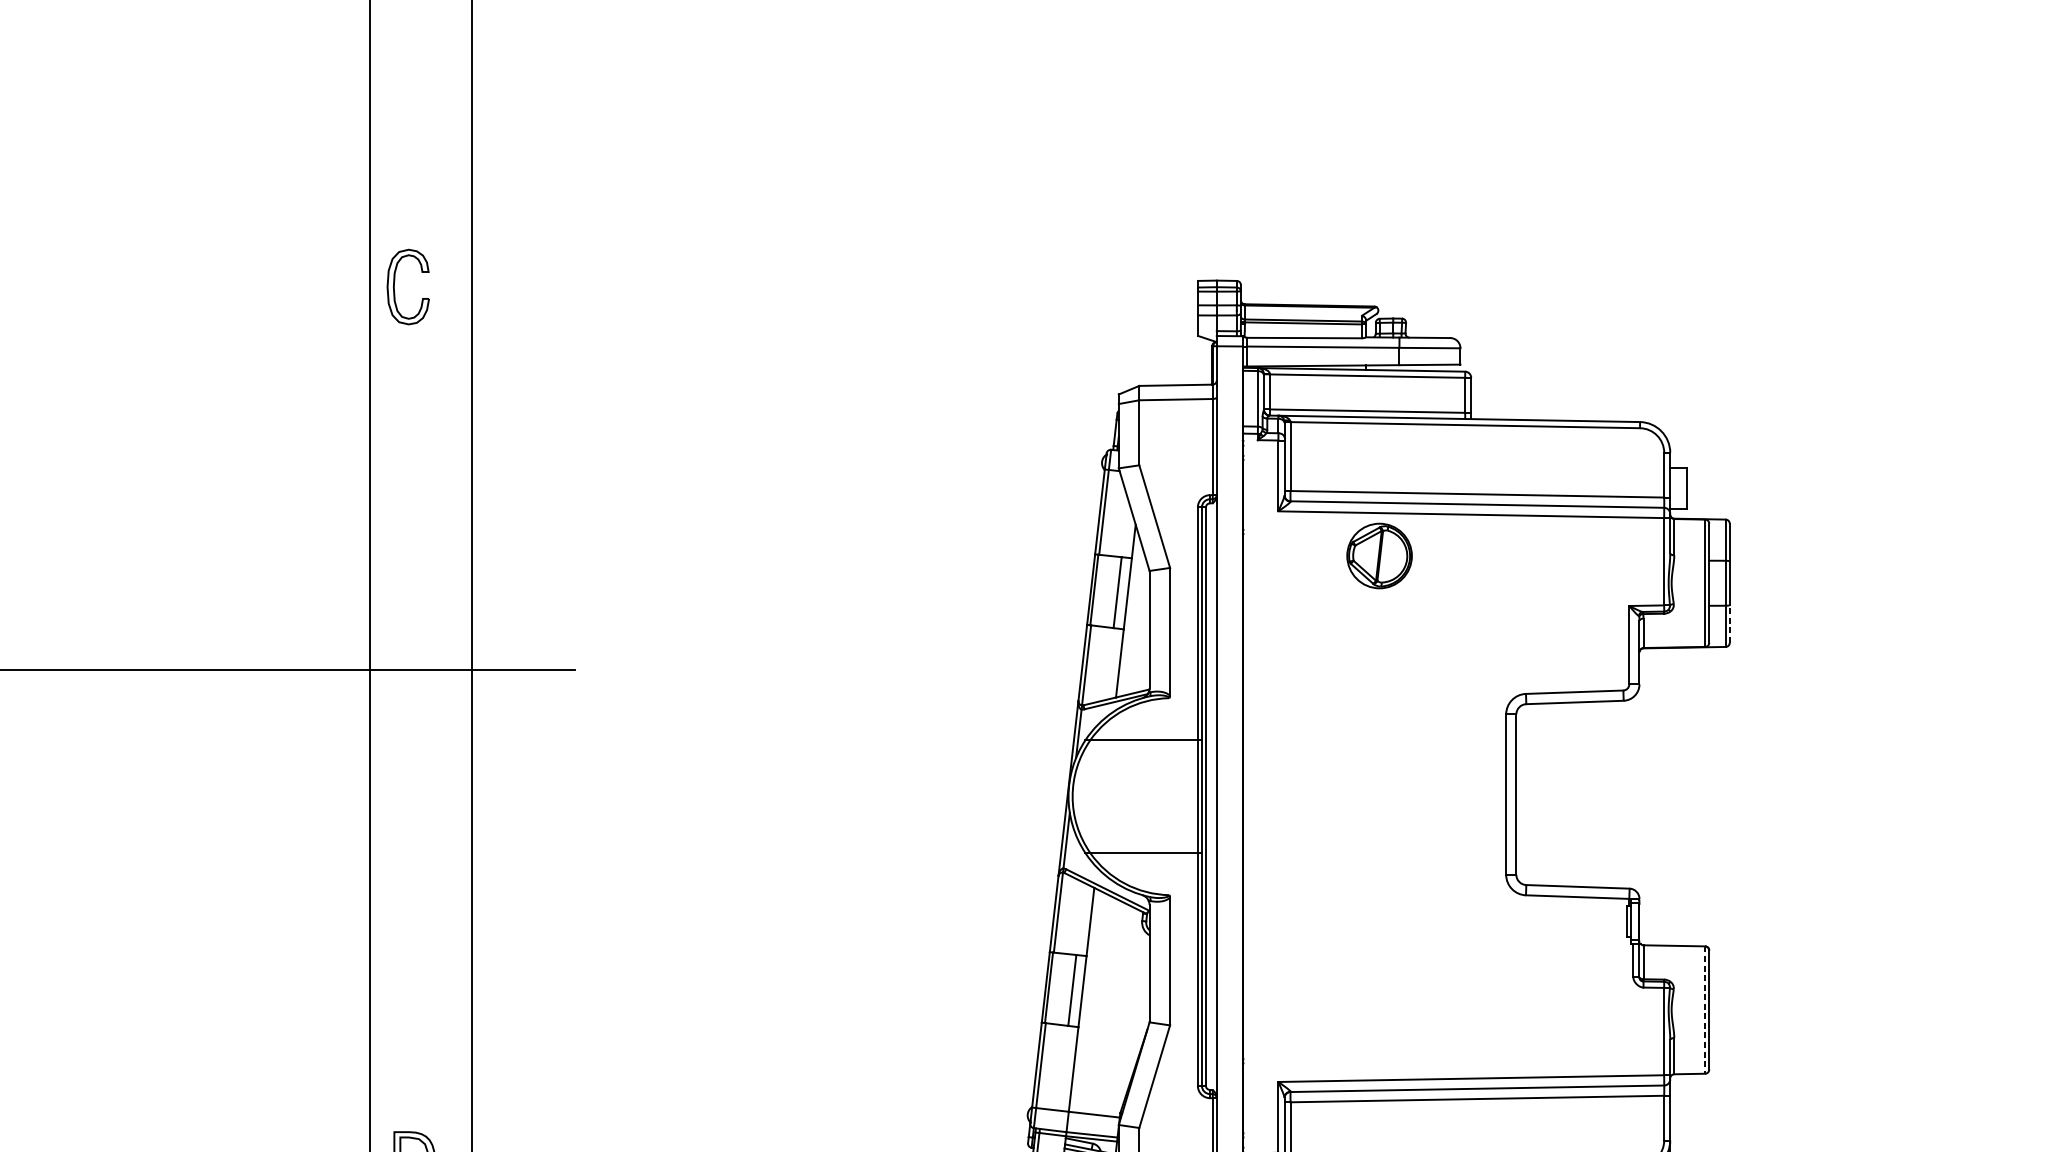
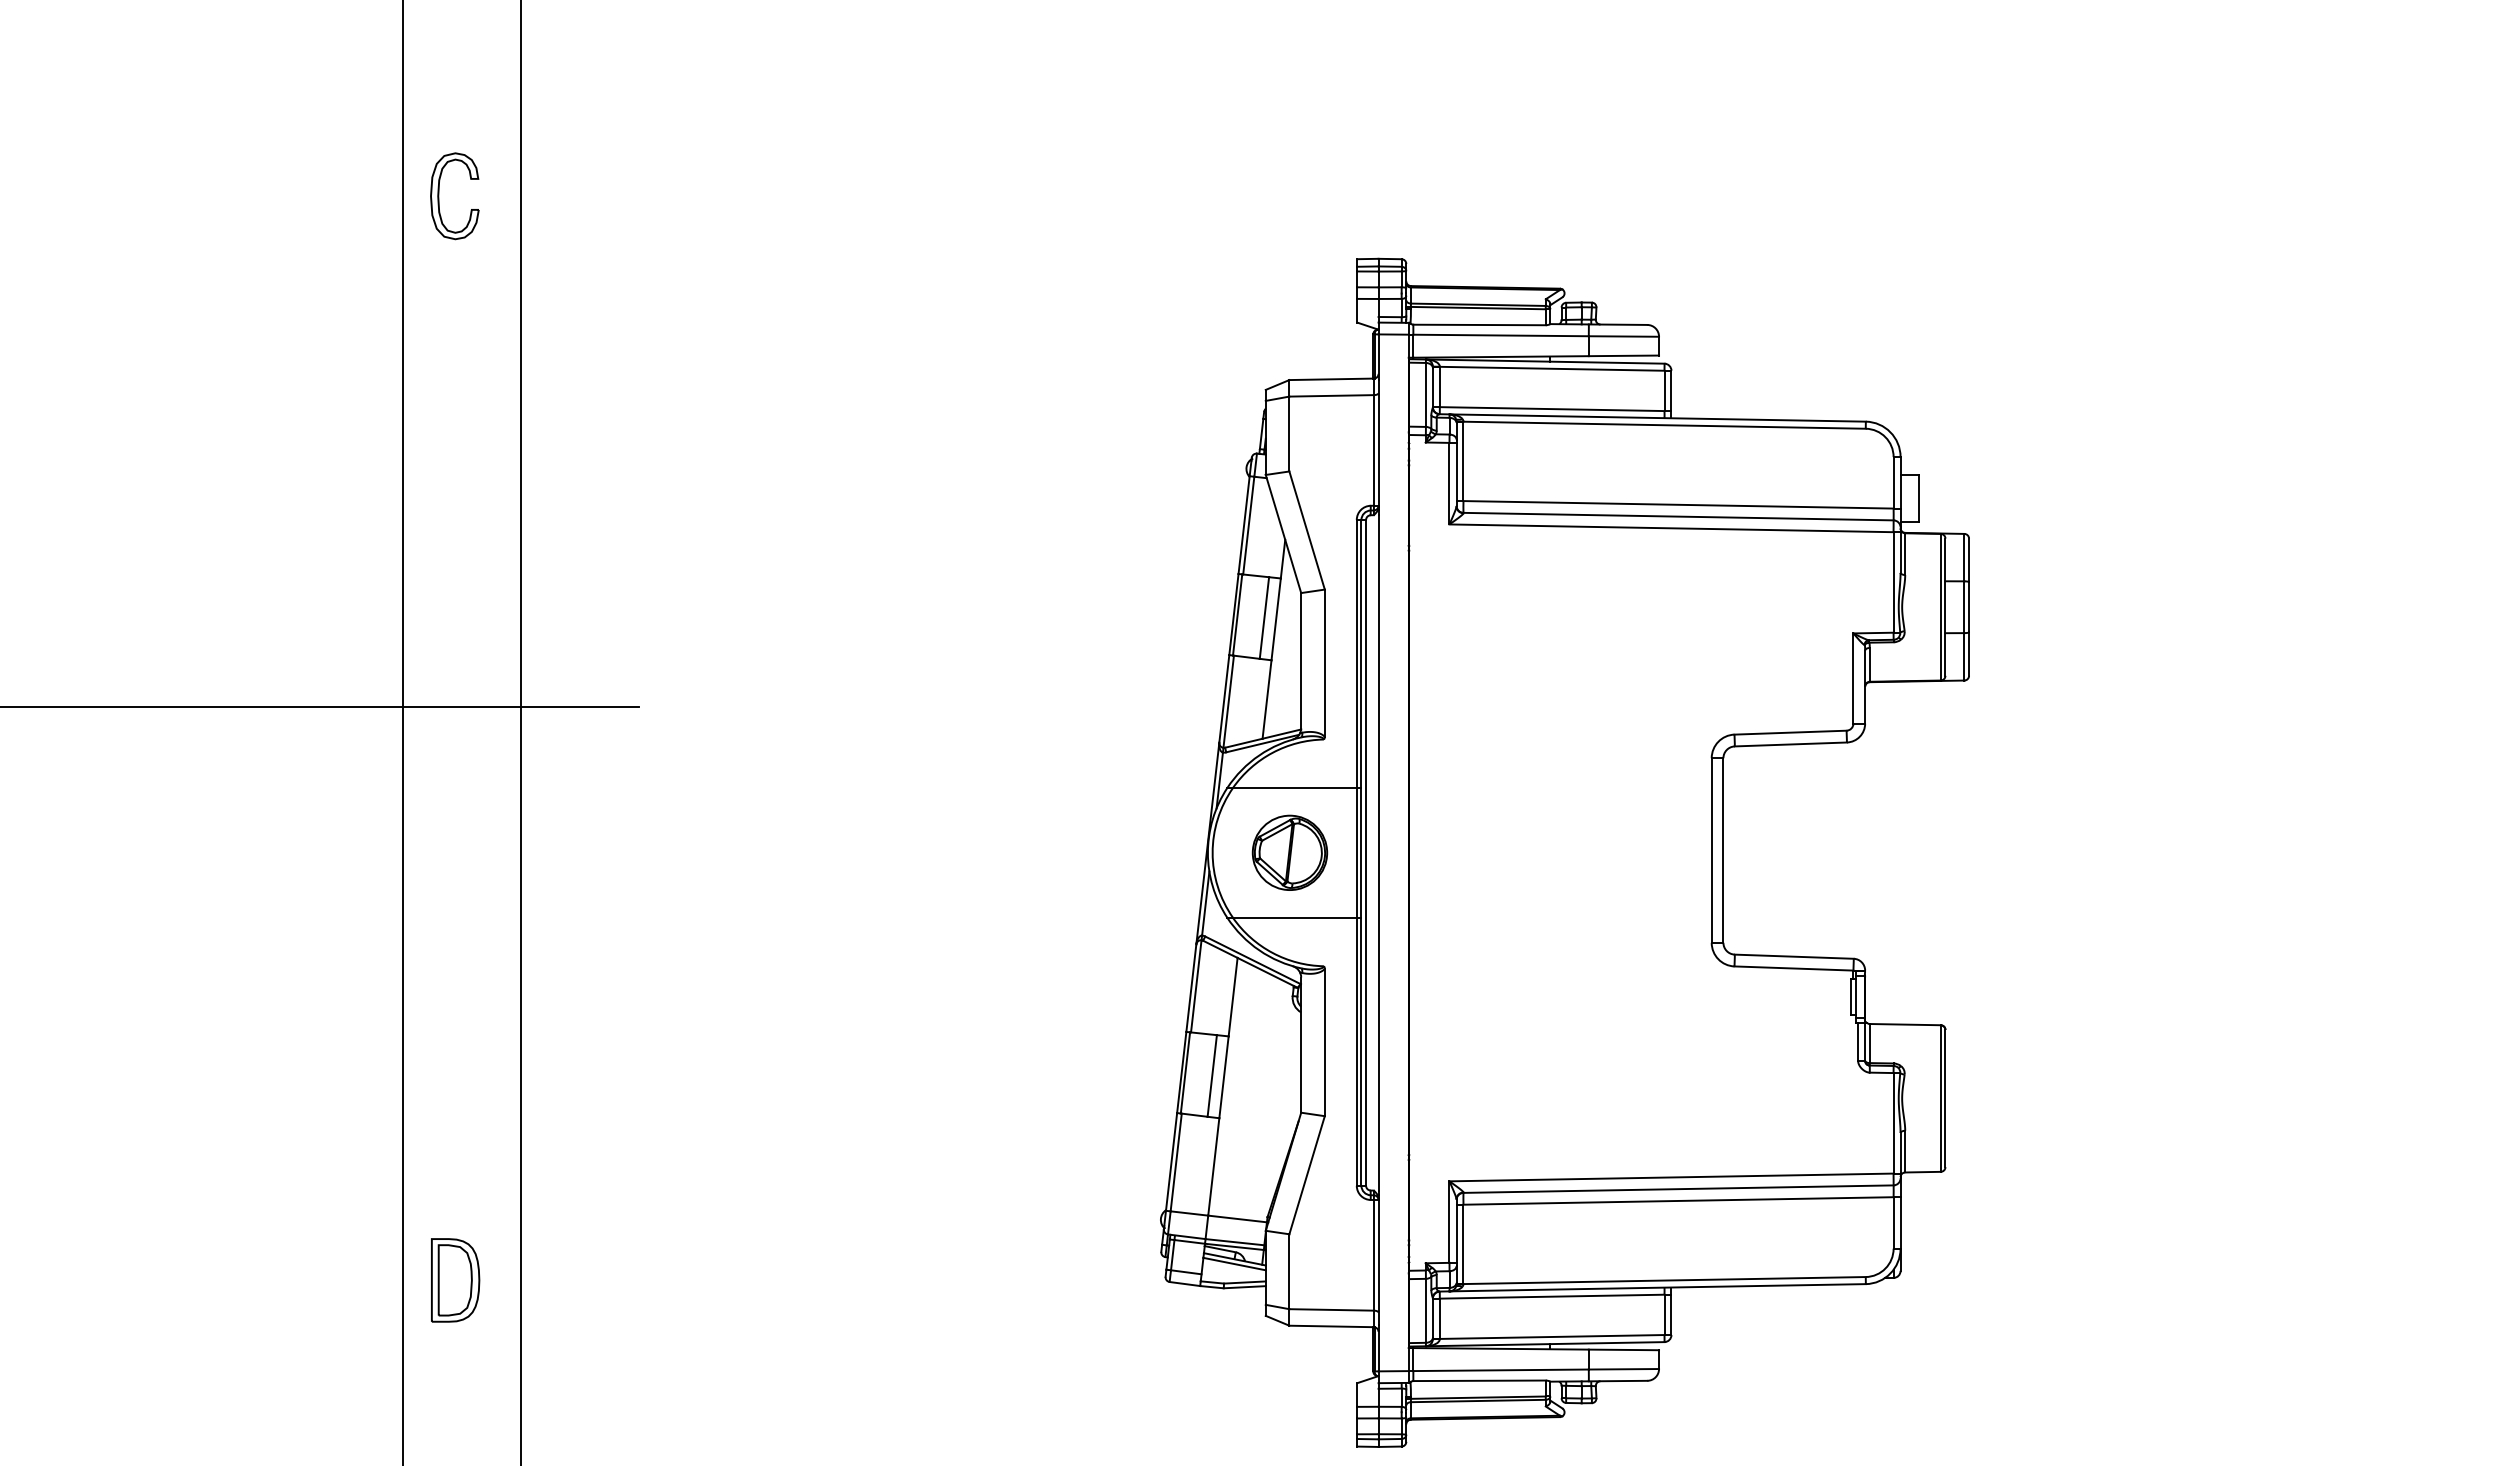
part: (394, 287) -> (439, 196), moved
part: (1379, 555) -> (1289, 852), moved
line: (1730, 624) -> (1969, 654), dashed -> solid
line: (1704, 1010) -> (1940, 1099), dashed -> solid

